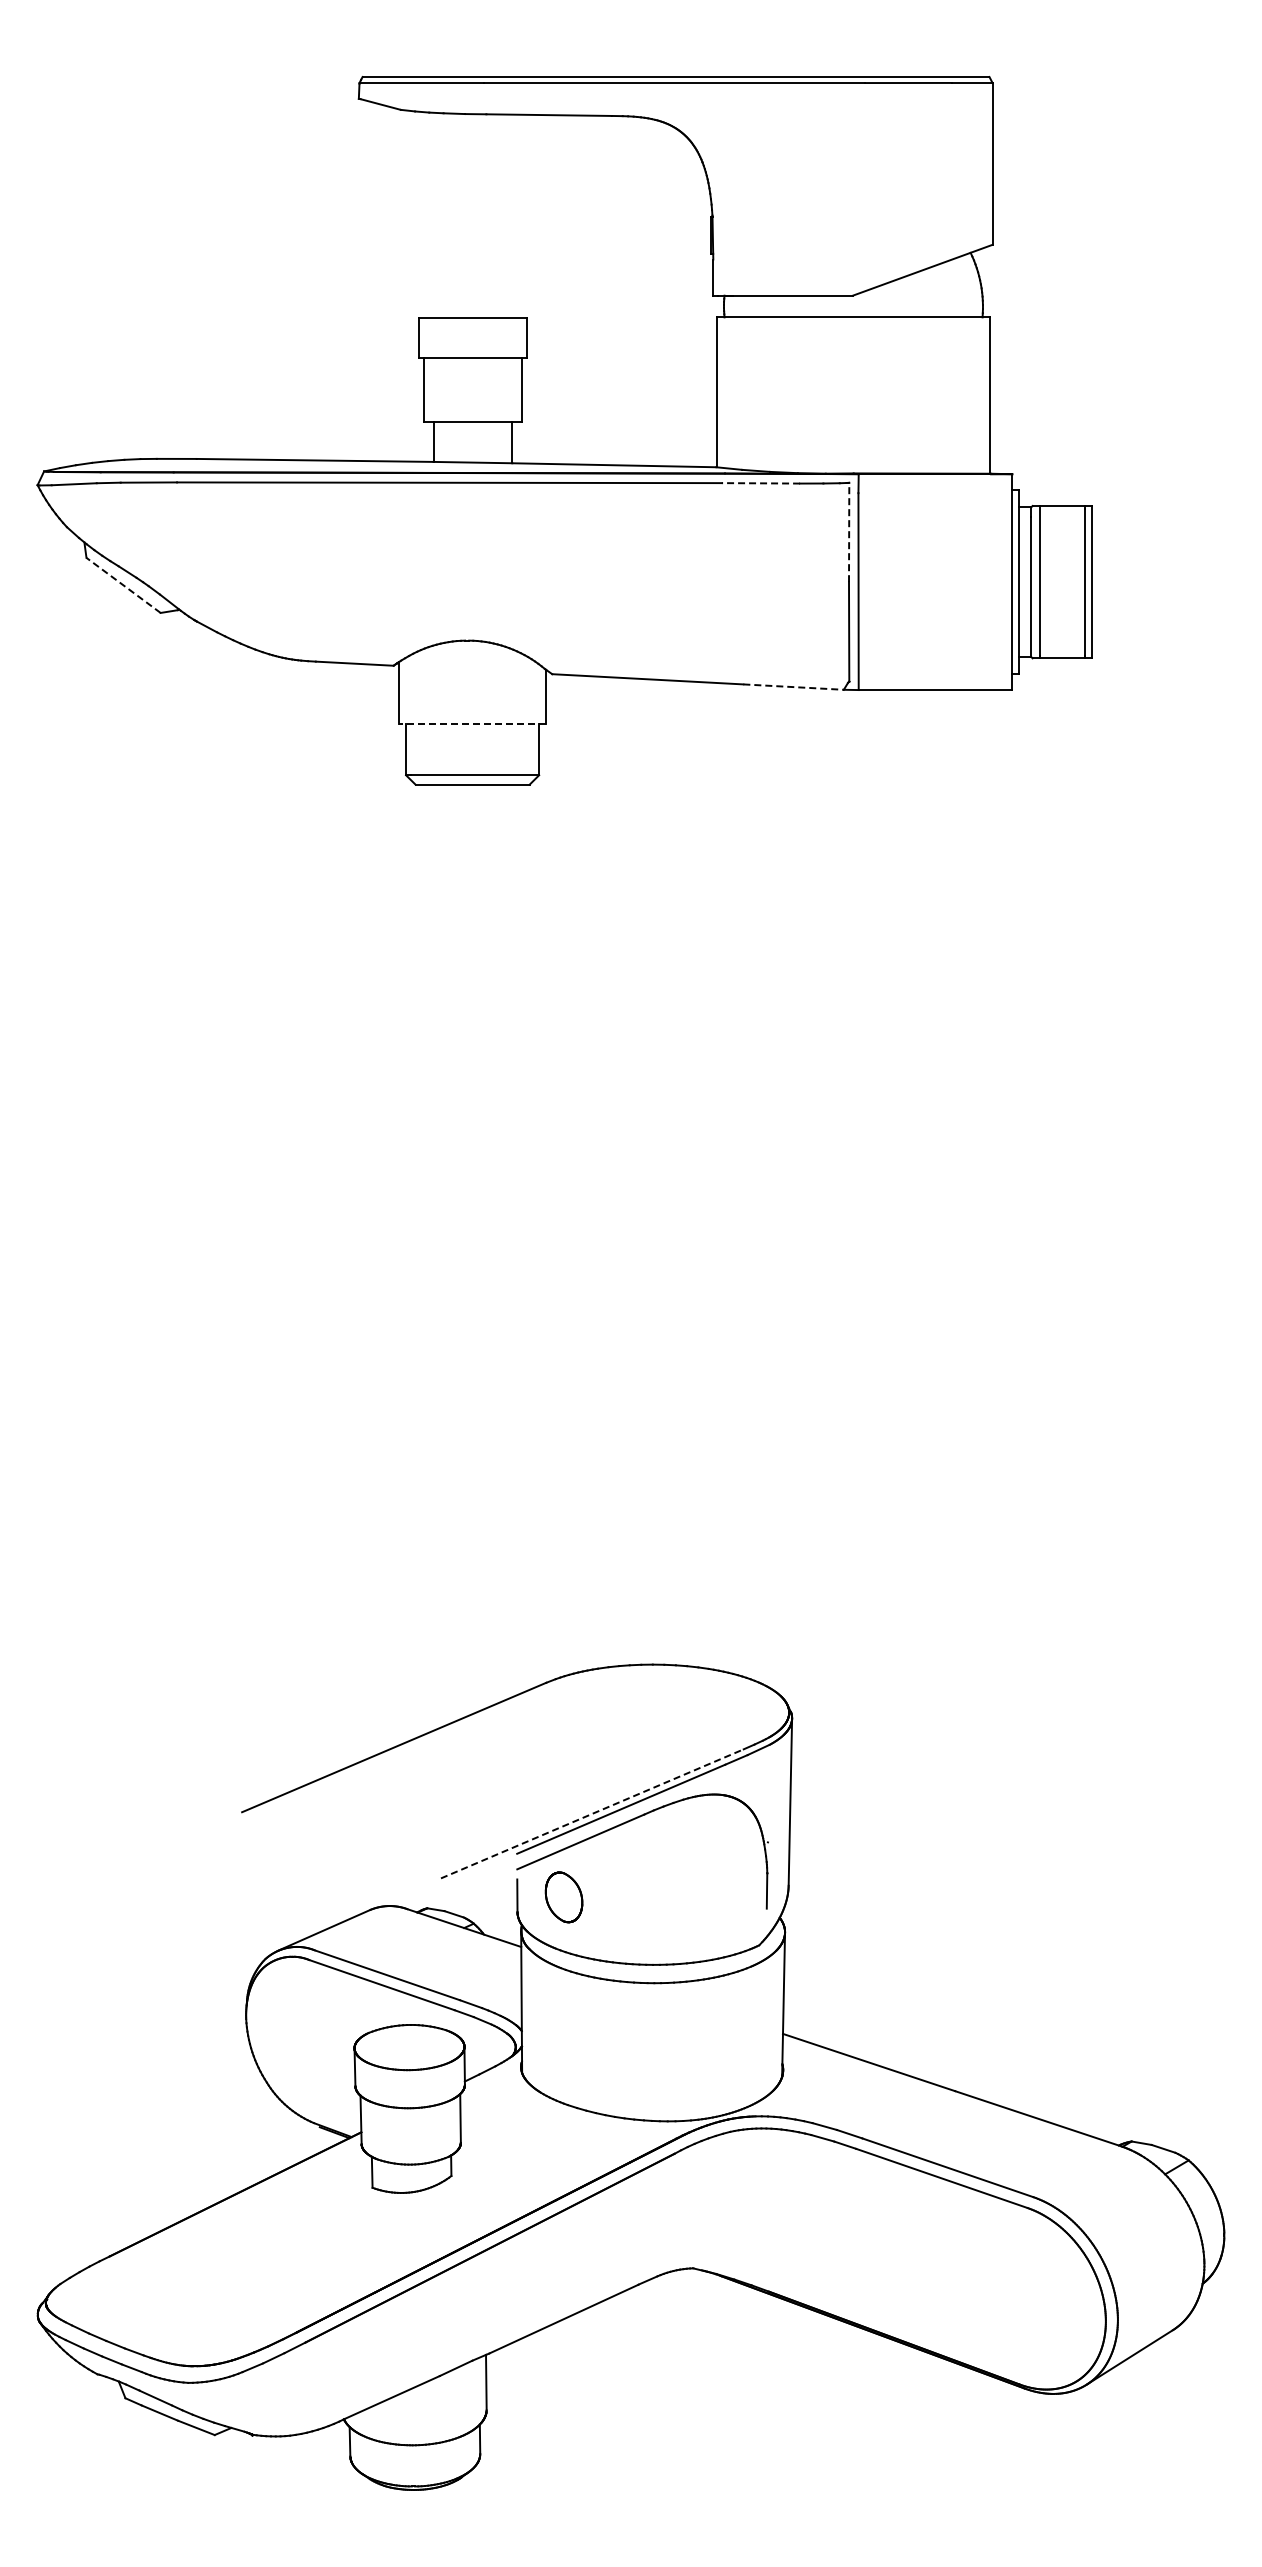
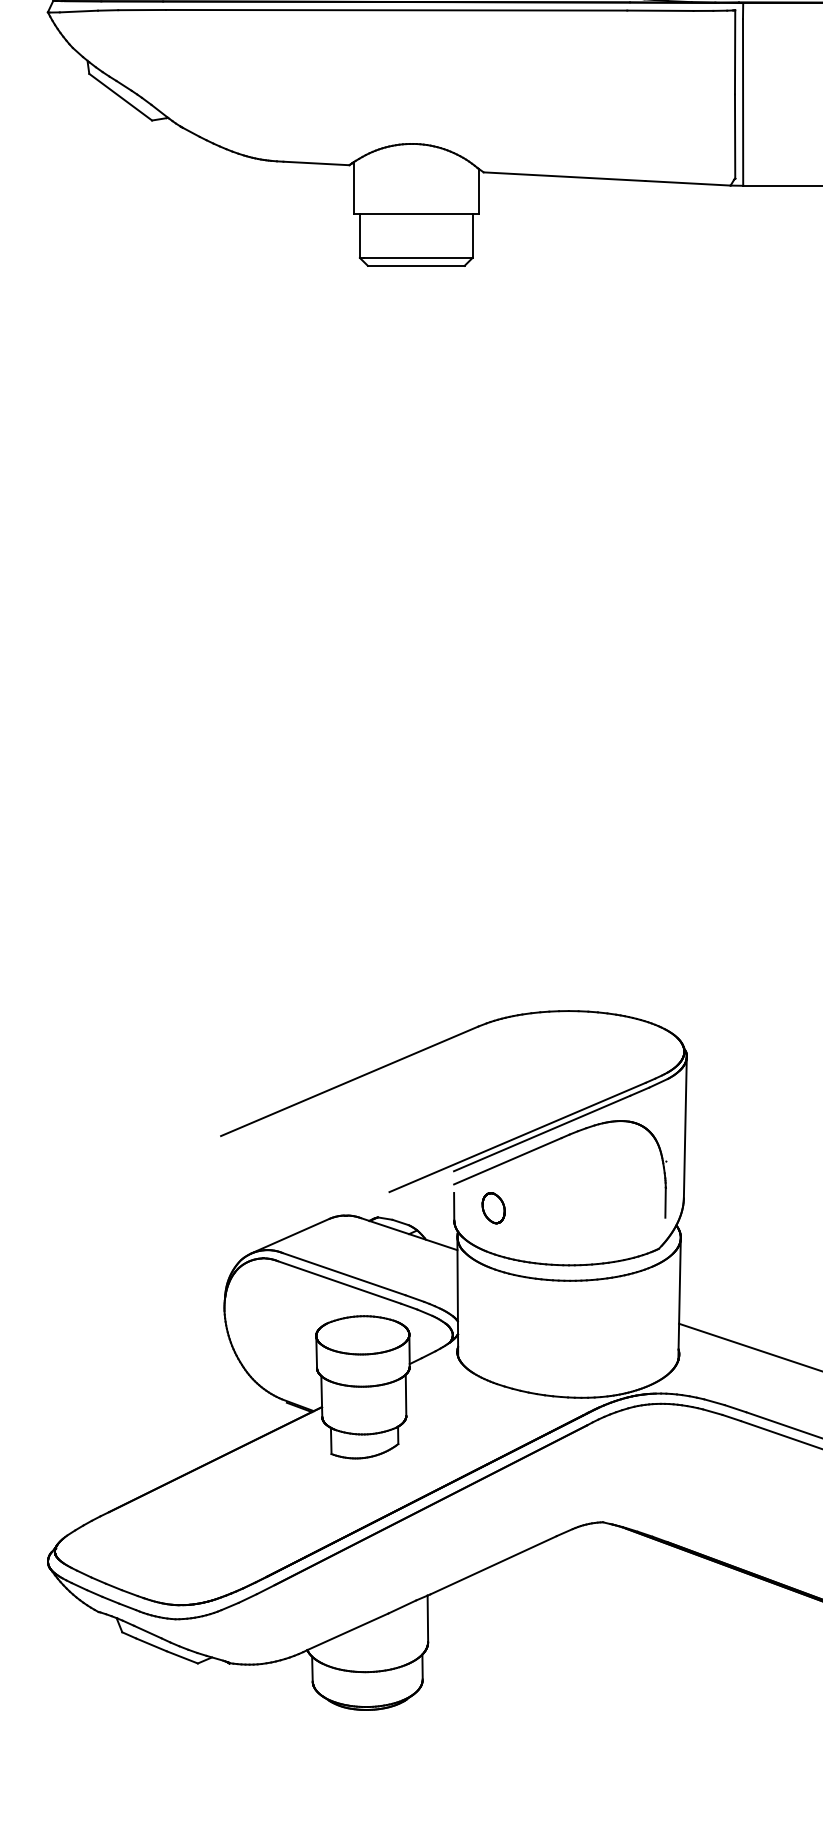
line: (760, 483) -> (660, 10), dashed -> solid
line: (849, 532) -> (735, 52), dashed -> solid
line: (123, 585) -> (120, 97), dashed -> solid
line: (794, 687) -> (688, 183), dashed -> solid
line: (472, 723) -> (416, 214), dashed -> solid
line: (592, 1813) -> (517, 1137), dashed -> solid
part: (563, 1897) -> (493, 1208), size x0.71

